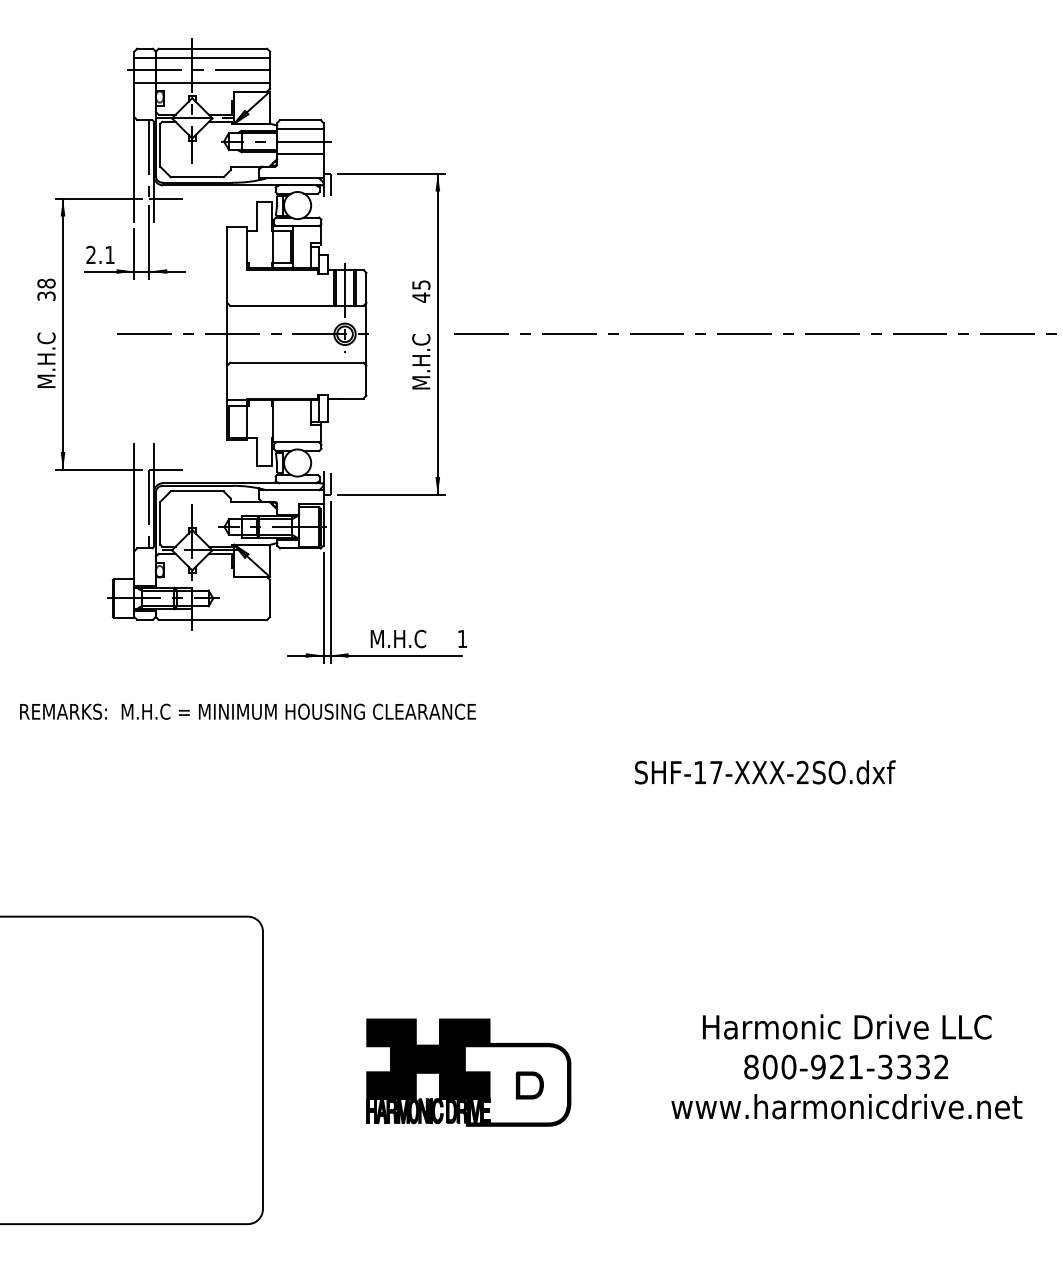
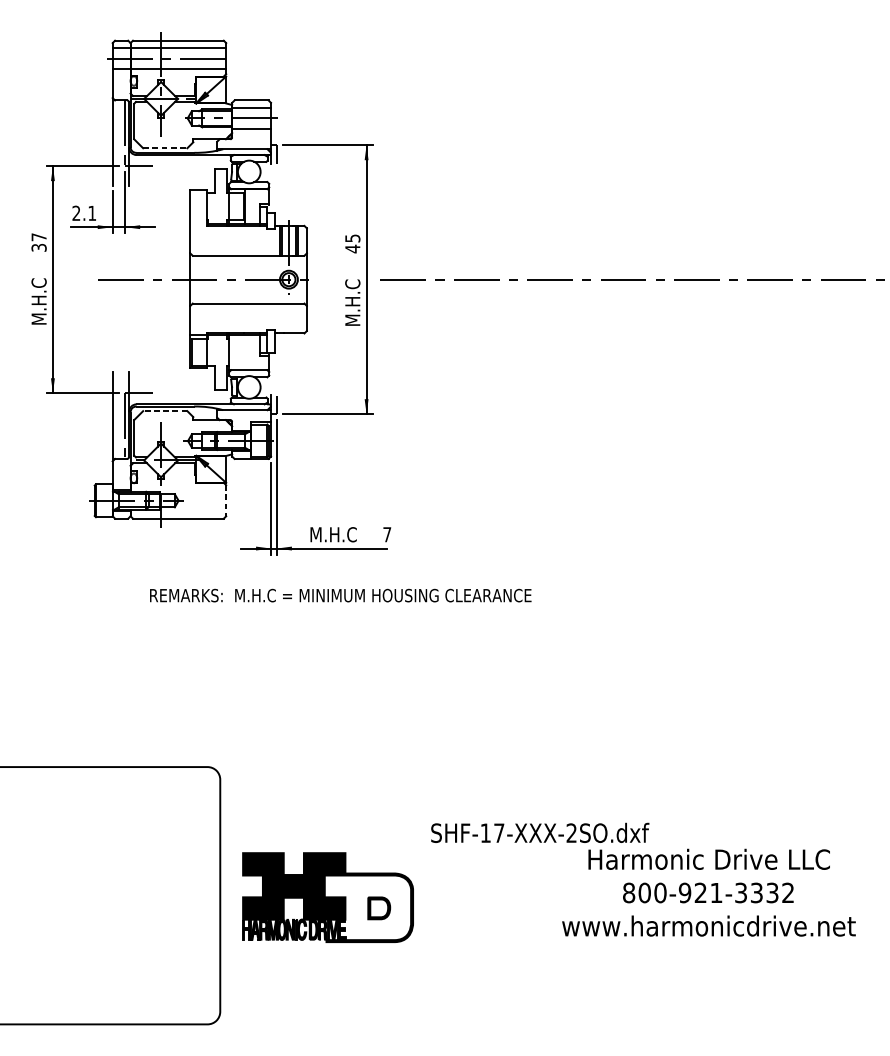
line: (197, 177) -> (165, 148), solid -> dashed
text: (46, 283) -> (39, 237), 38 -> 37
line: (196, 491) -> (164, 411), solid -> dashed
line: (270, 598) -> (226, 500), solid -> dashed
text: (462, 638) -> (387, 534), 1 -> 7
text: (247, 711) -> (340, 595), moved
text: (765, 772) -> (540, 833), moved
part: (468, 1072) -> (327, 897), moved

